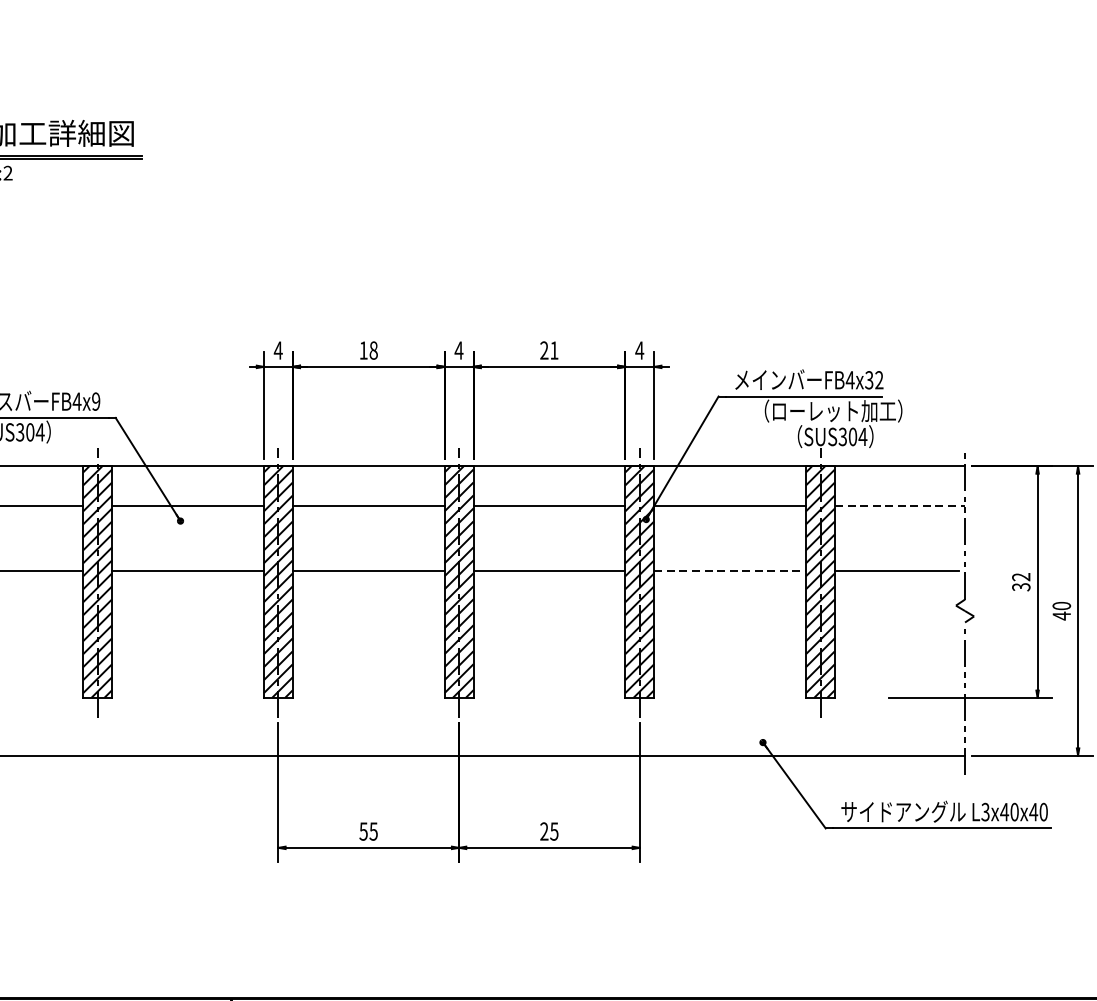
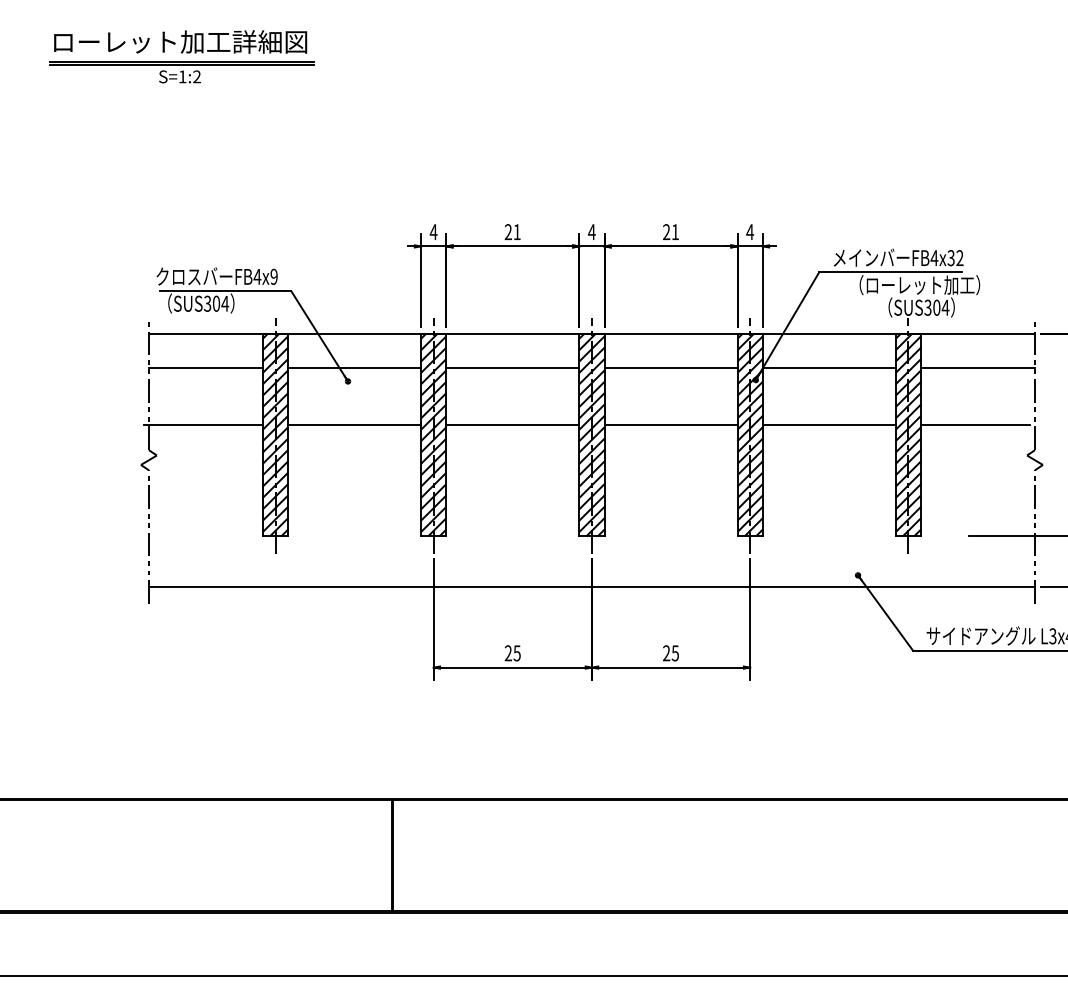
text: (368, 350) -> (512, 232), 18 -> 21
line: (900, 506) -> (978, 368), dashed -> solid
line: (730, 571) -> (829, 425), dashed -> solid
text: (362, 831) -> (507, 653), 55 -> 25

